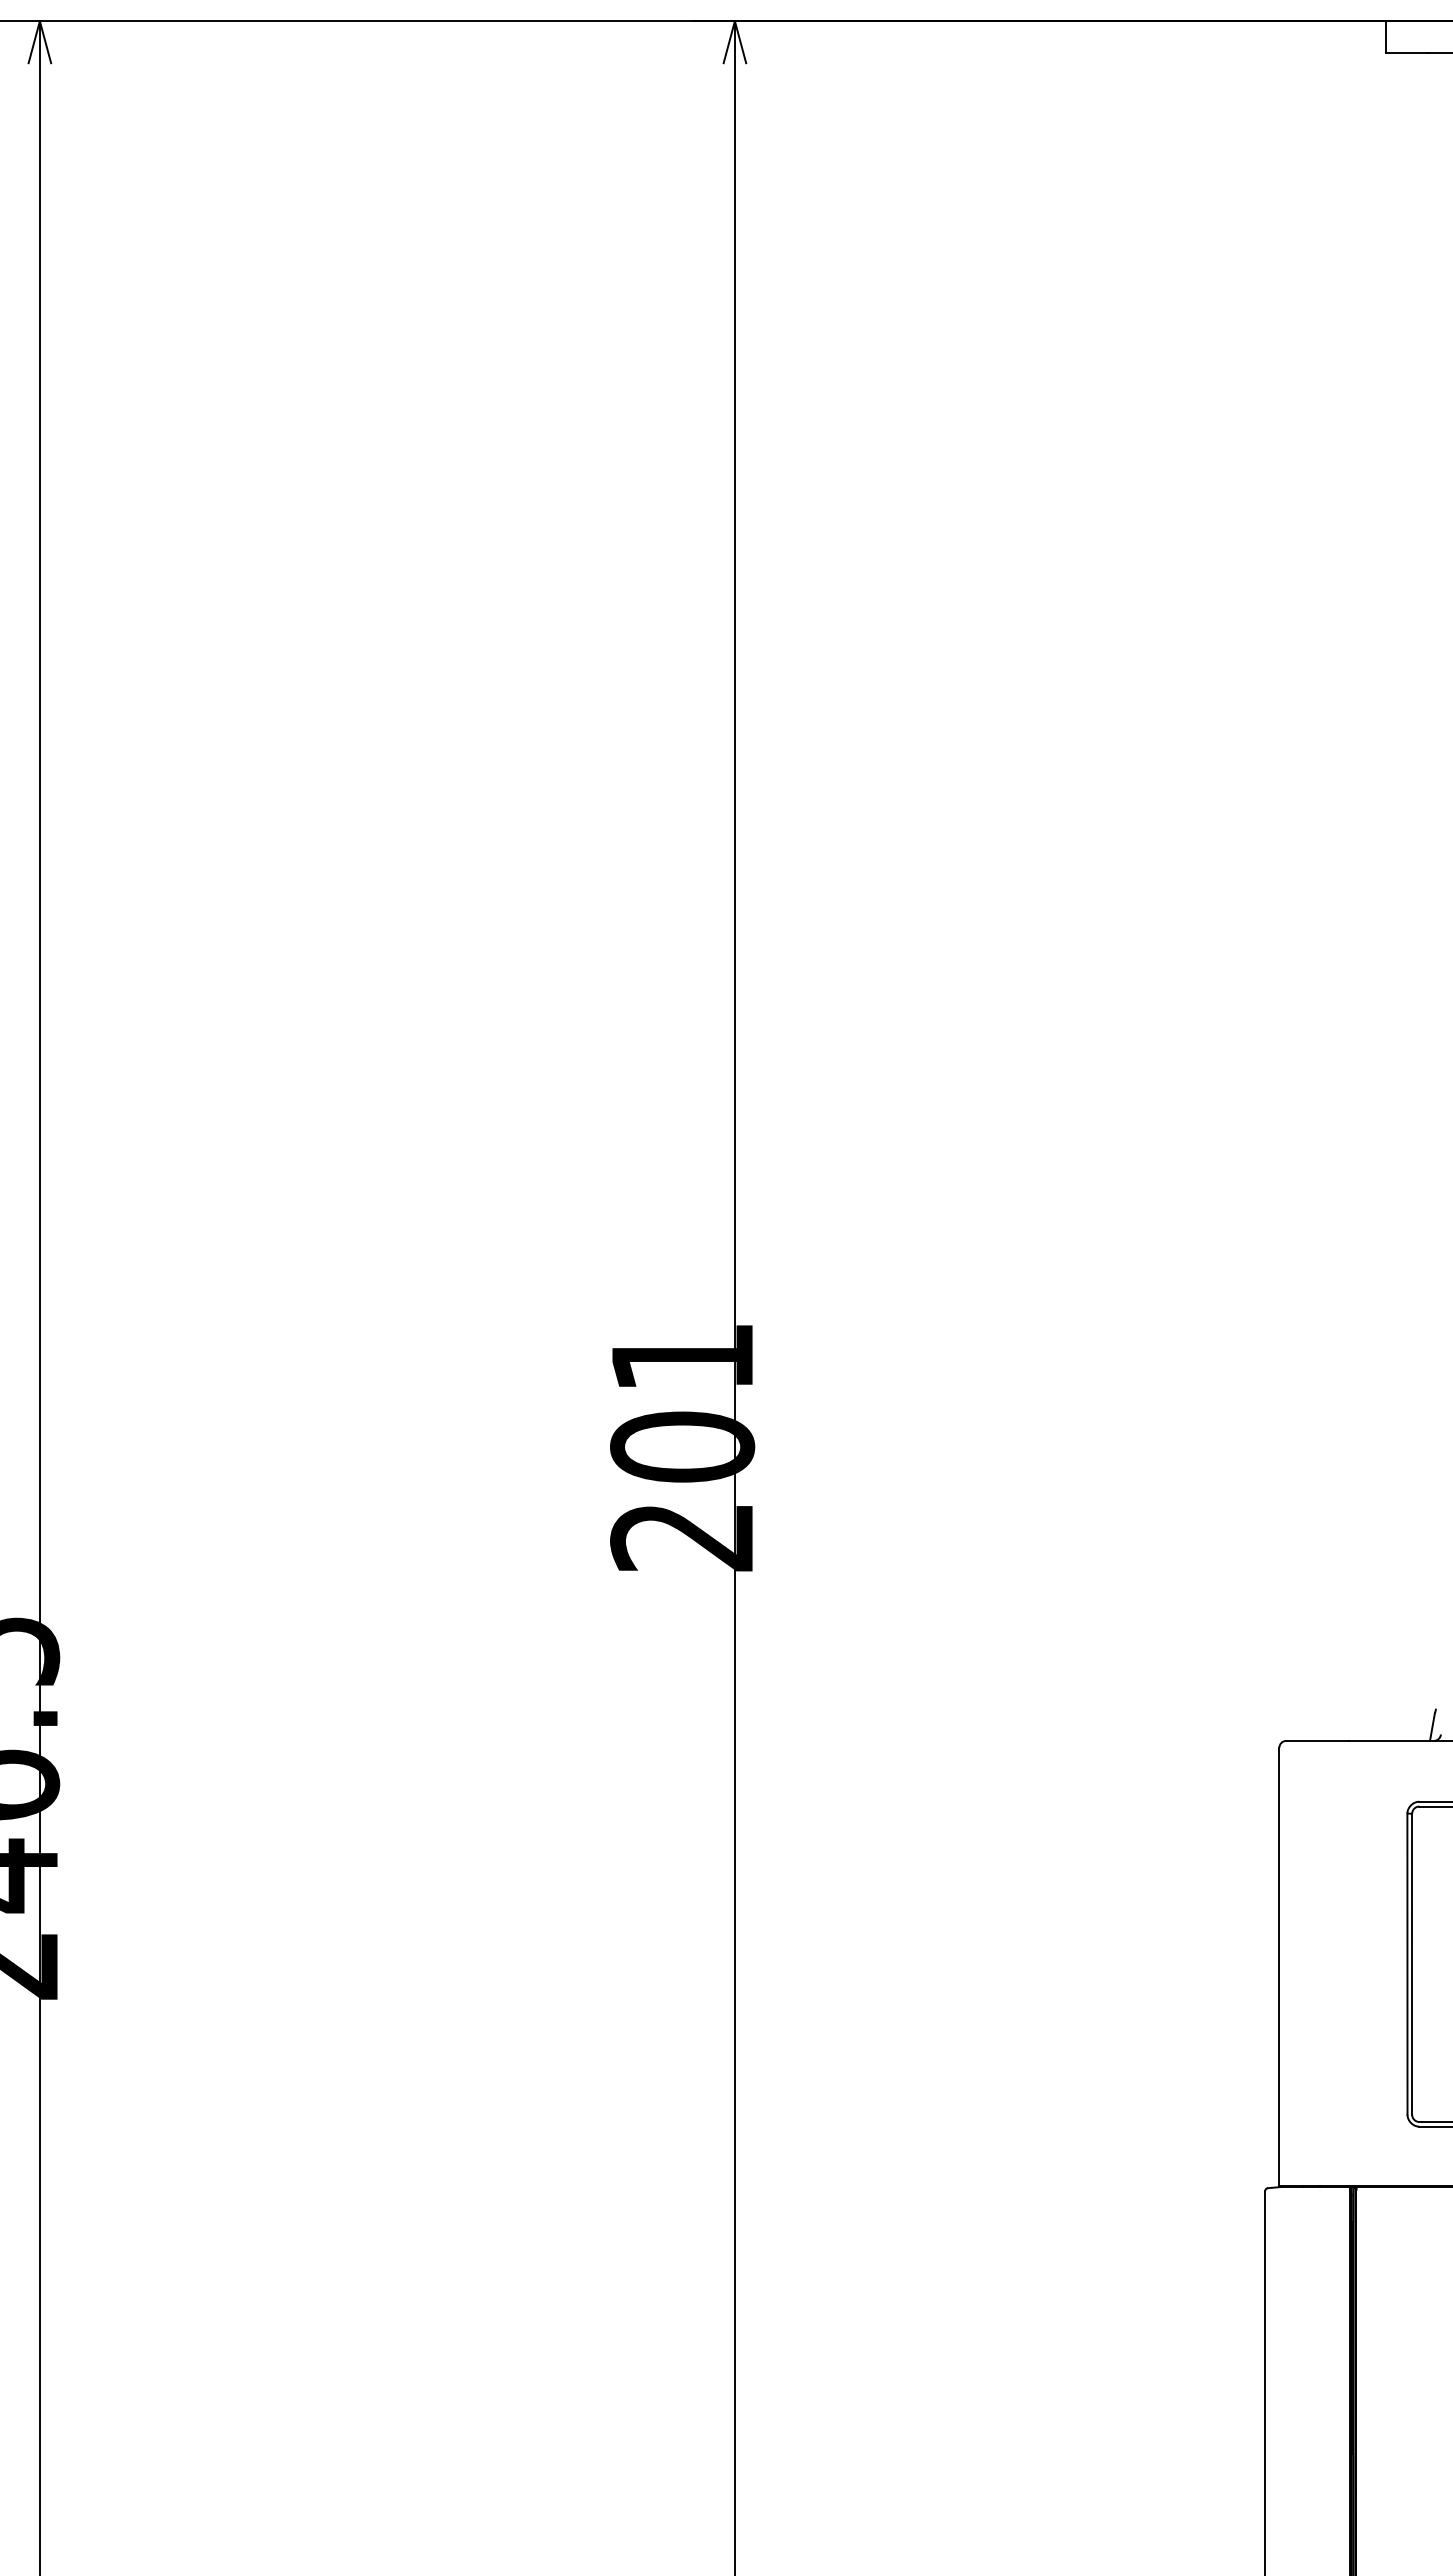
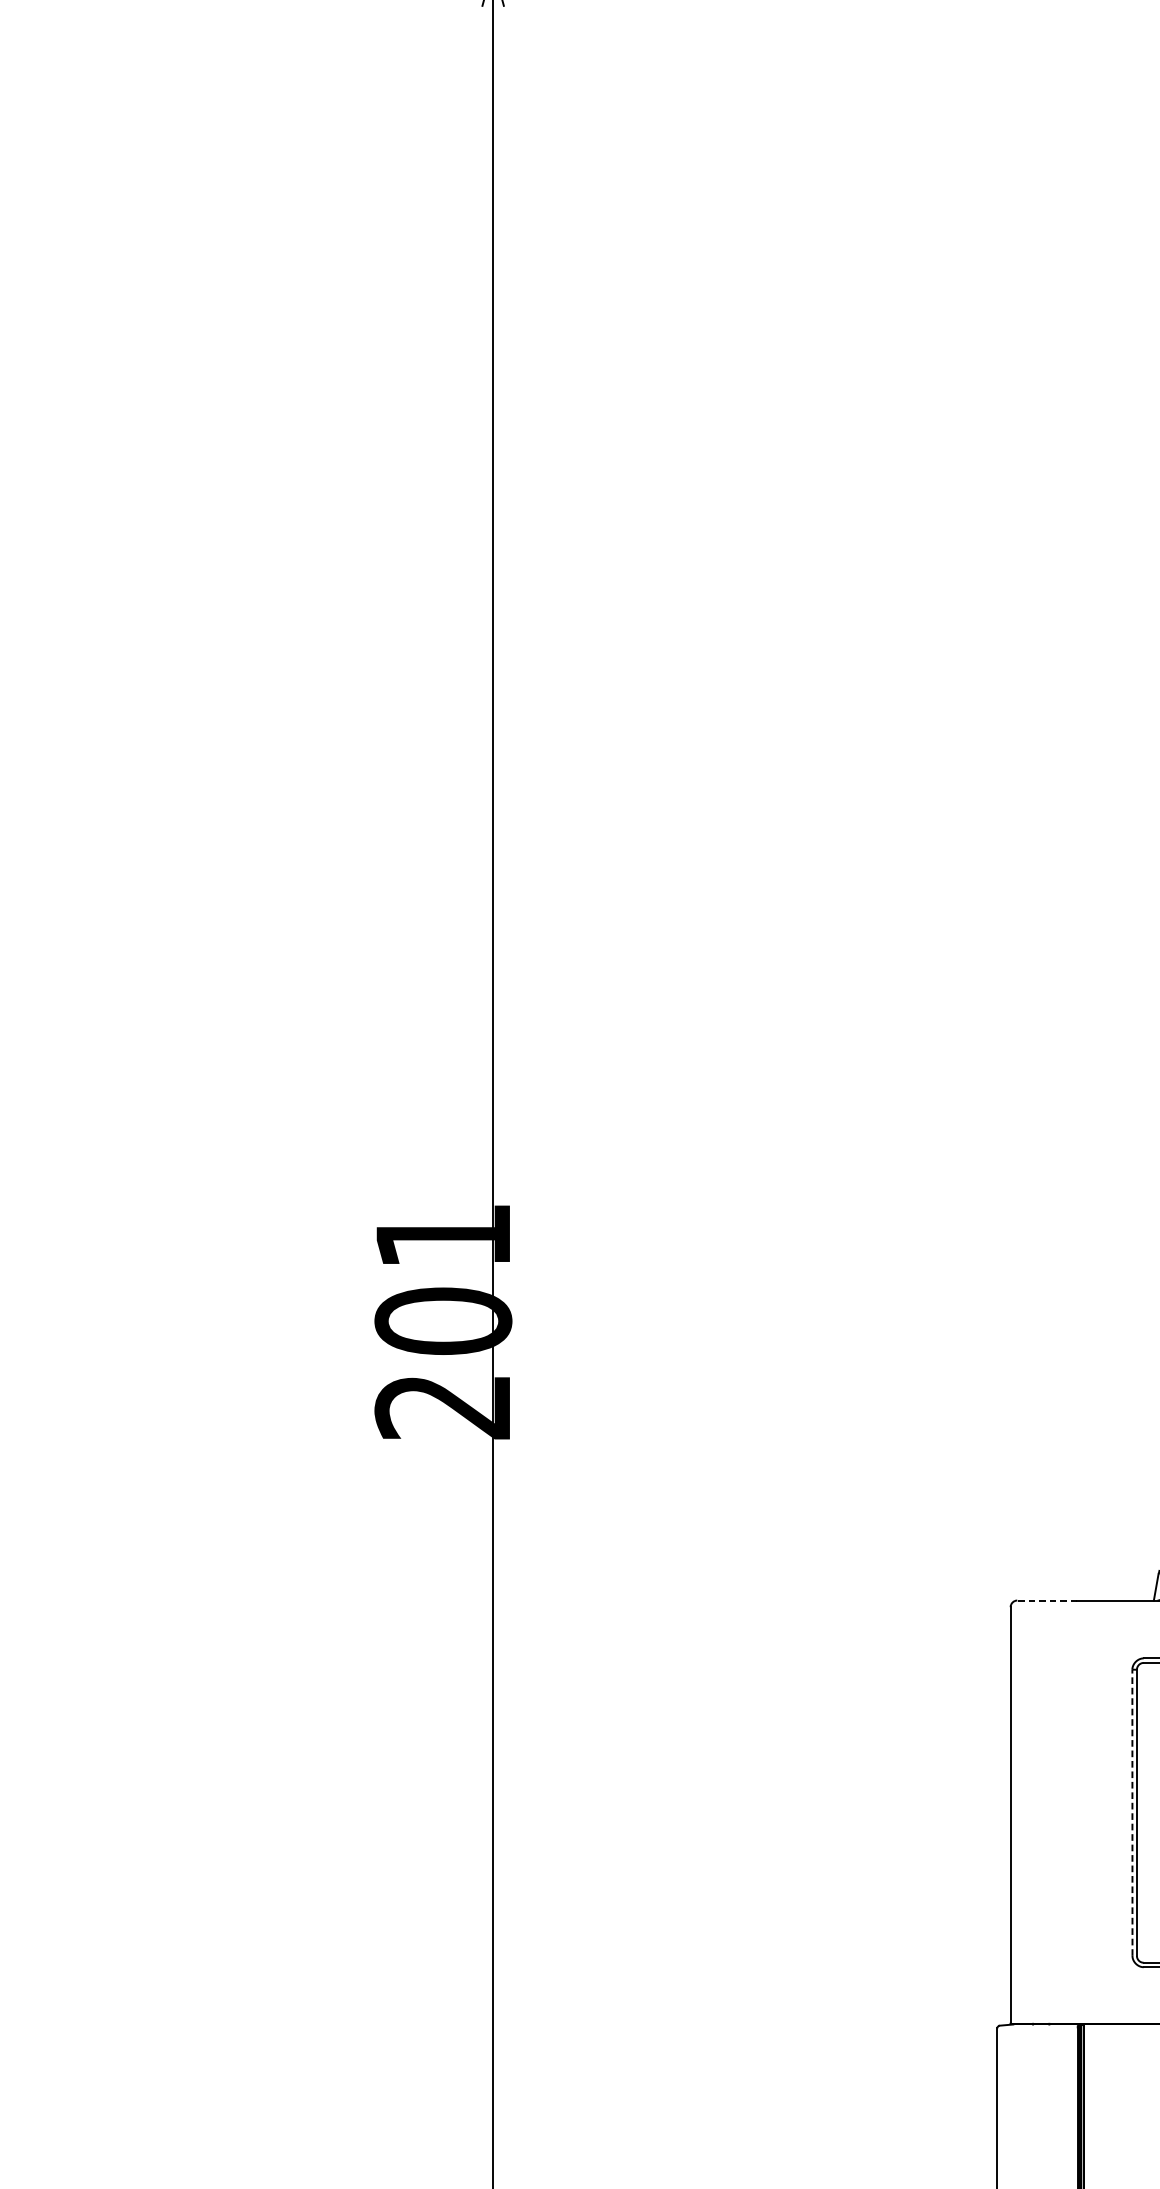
line: (1317, 1740) -> (1046, 1600), solid -> dashed
line: (1407, 1964) -> (1132, 1813), solid -> dashed

